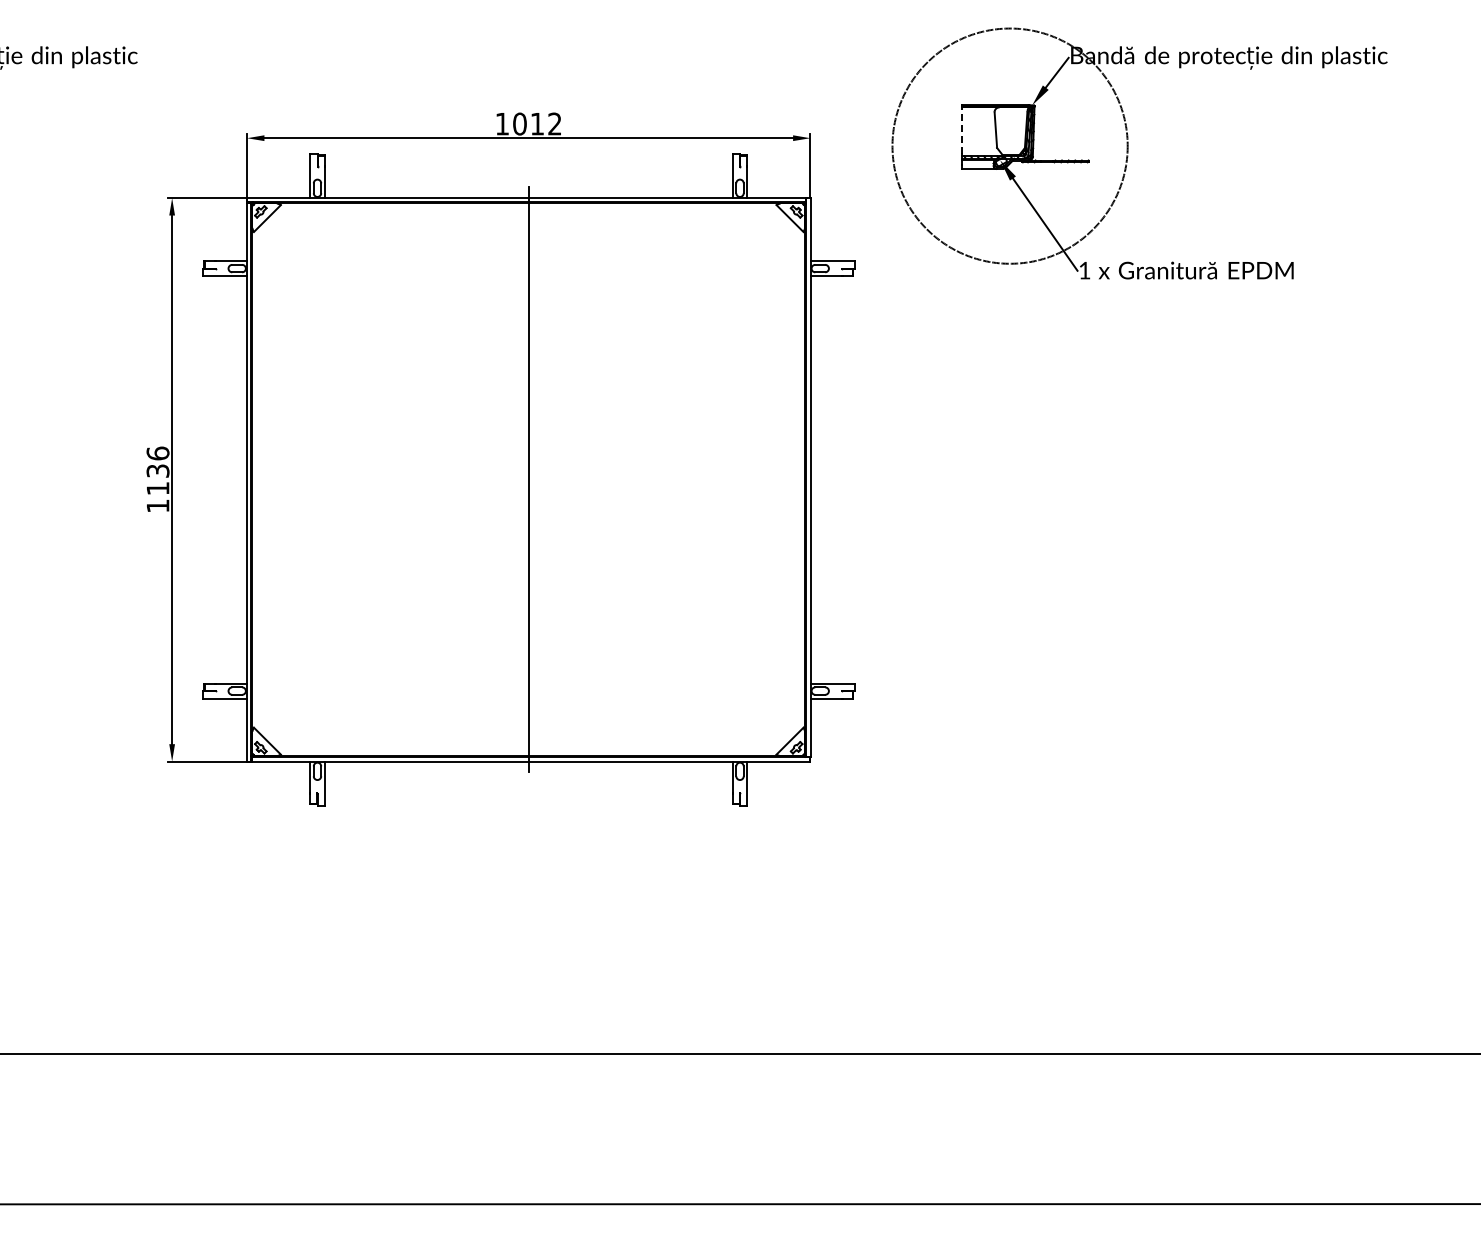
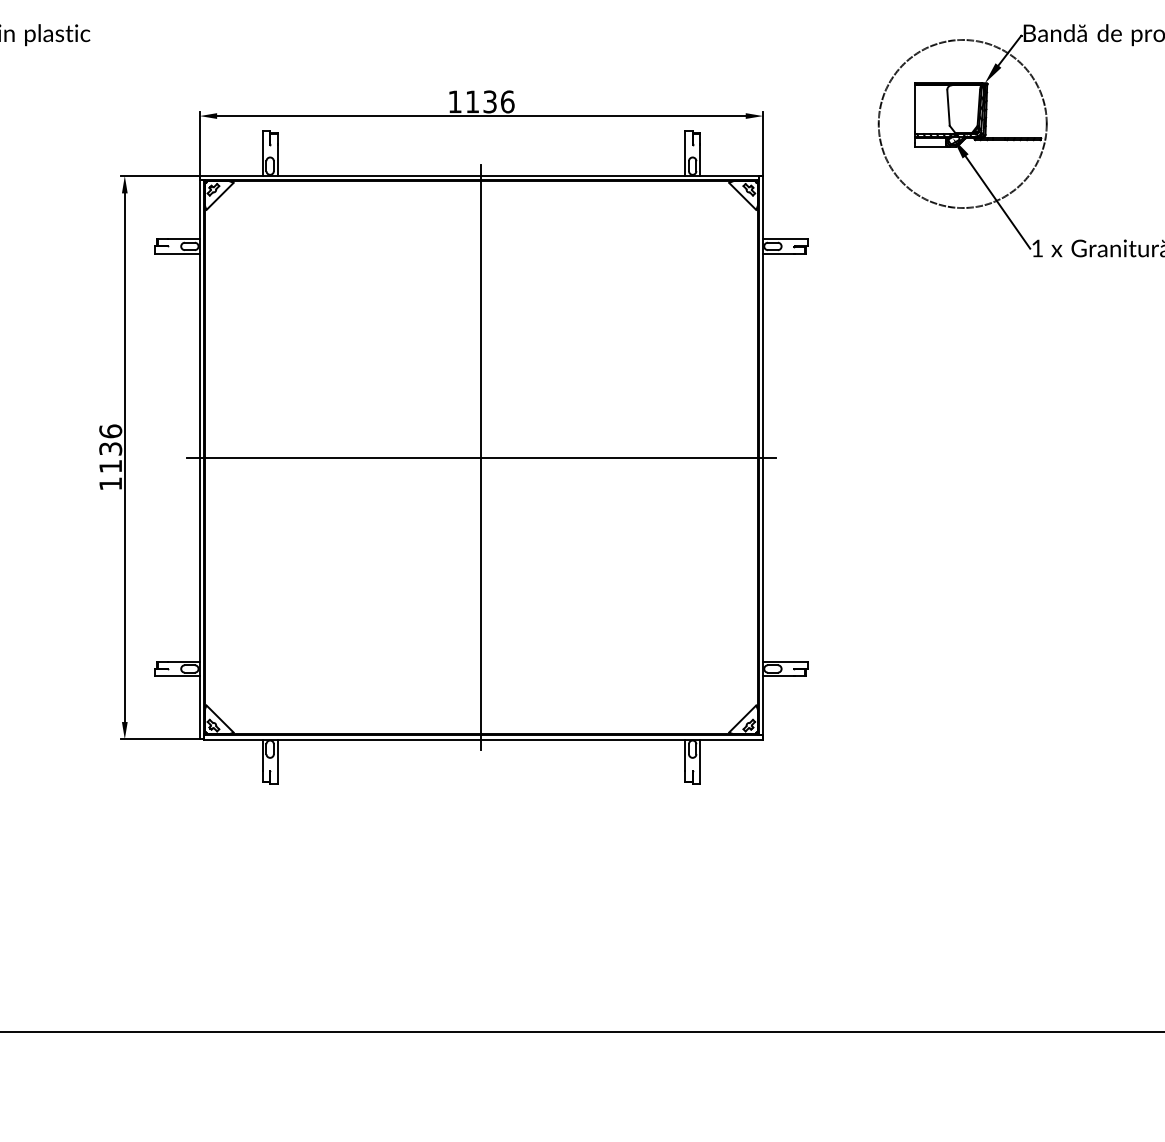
text: (537, 123) -> (490, 101), 1012 -> 1136
line: (962, 130) -> (915, 108), dashed -> solid
circle: (1010, 146) -> (963, 124), size x0.71
line: (528, 479) -> (481, 457), added

